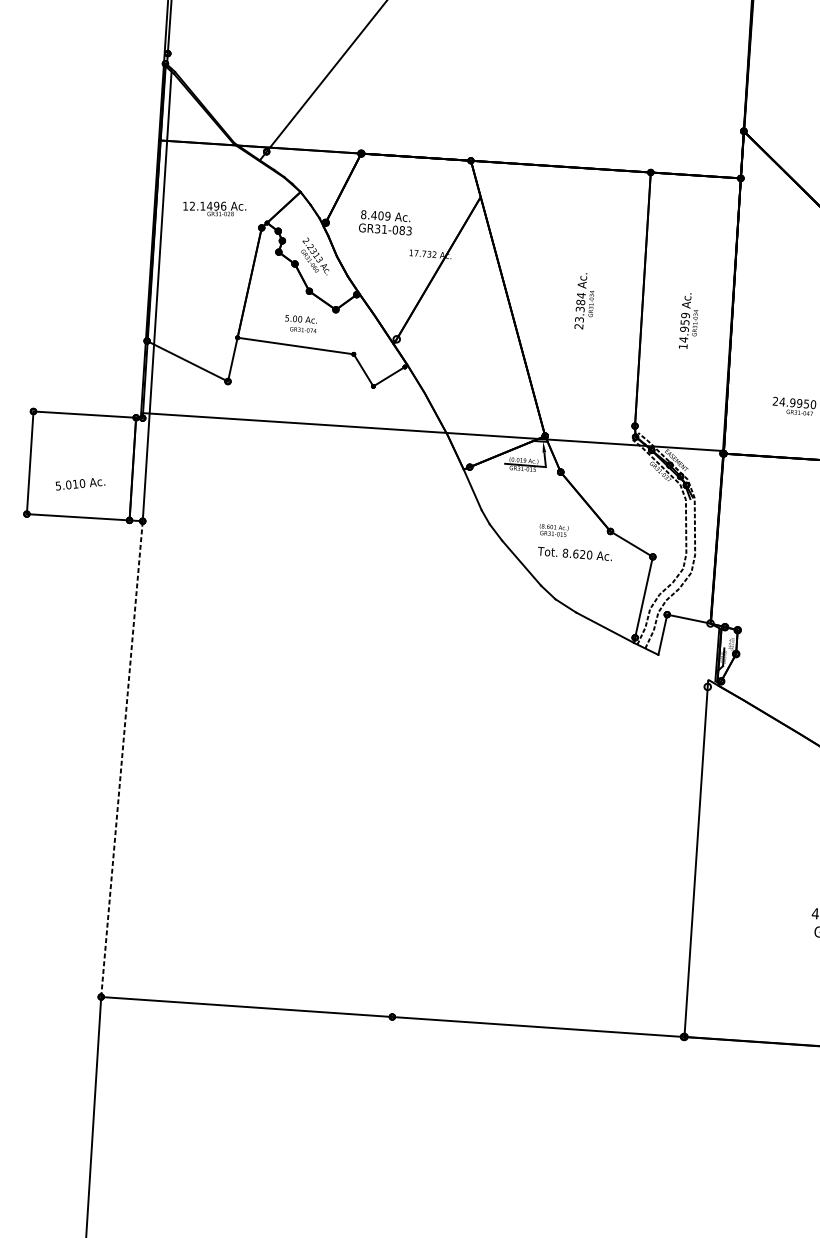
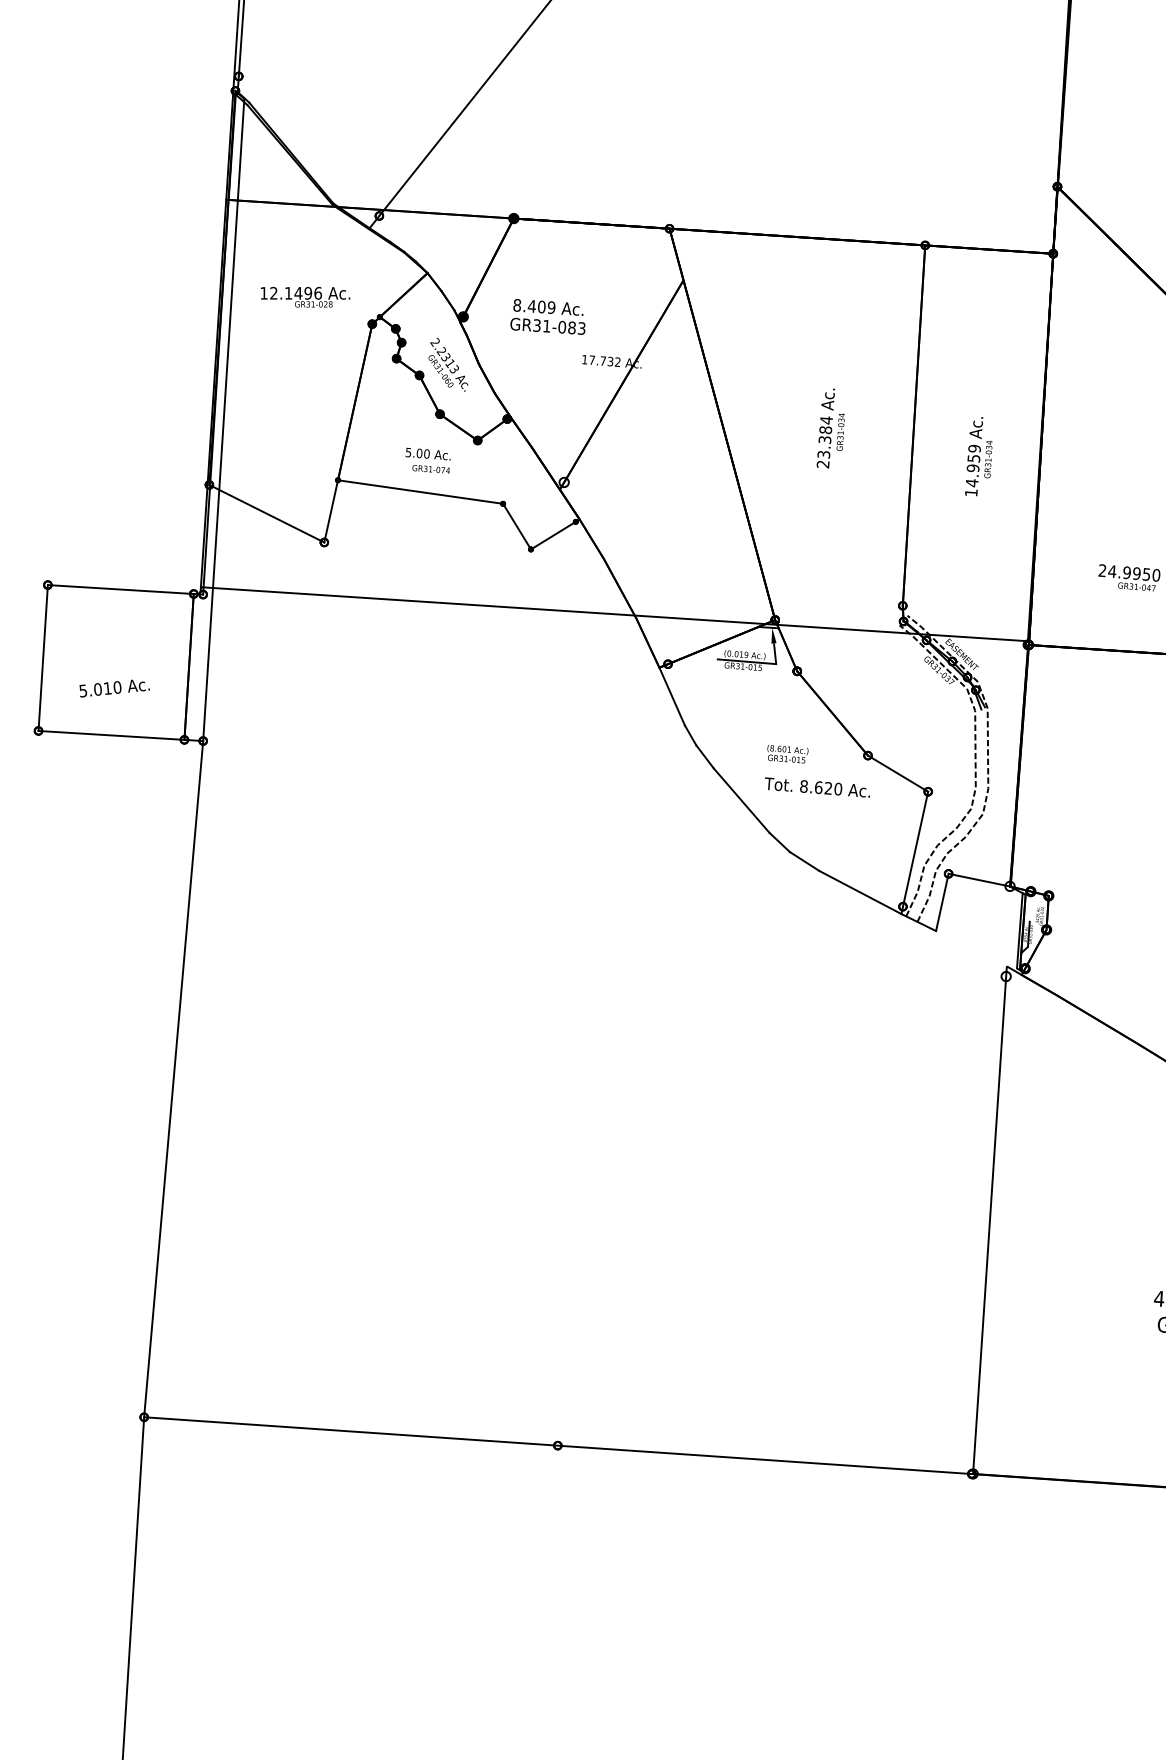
line: (121, 758) -> (173, 1078), dashed -> solid

